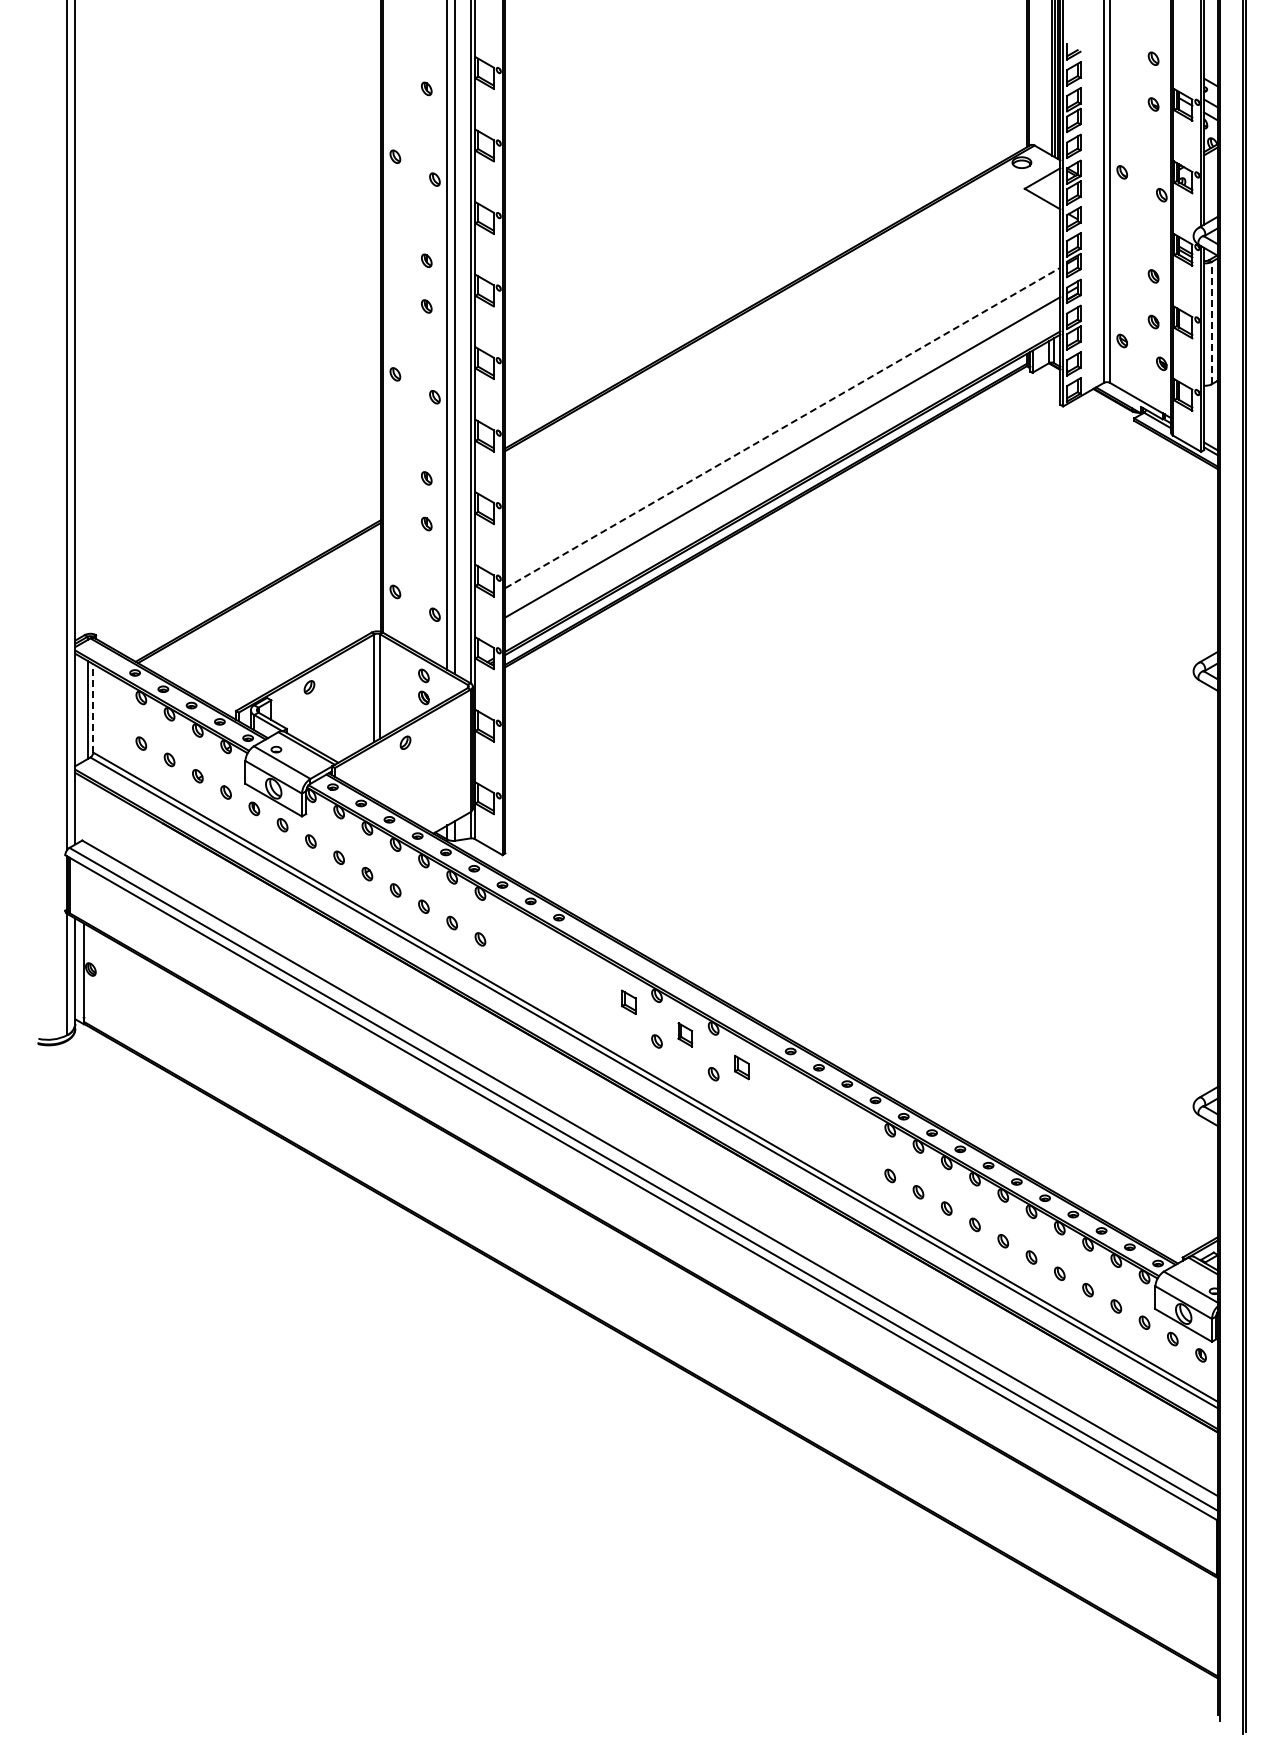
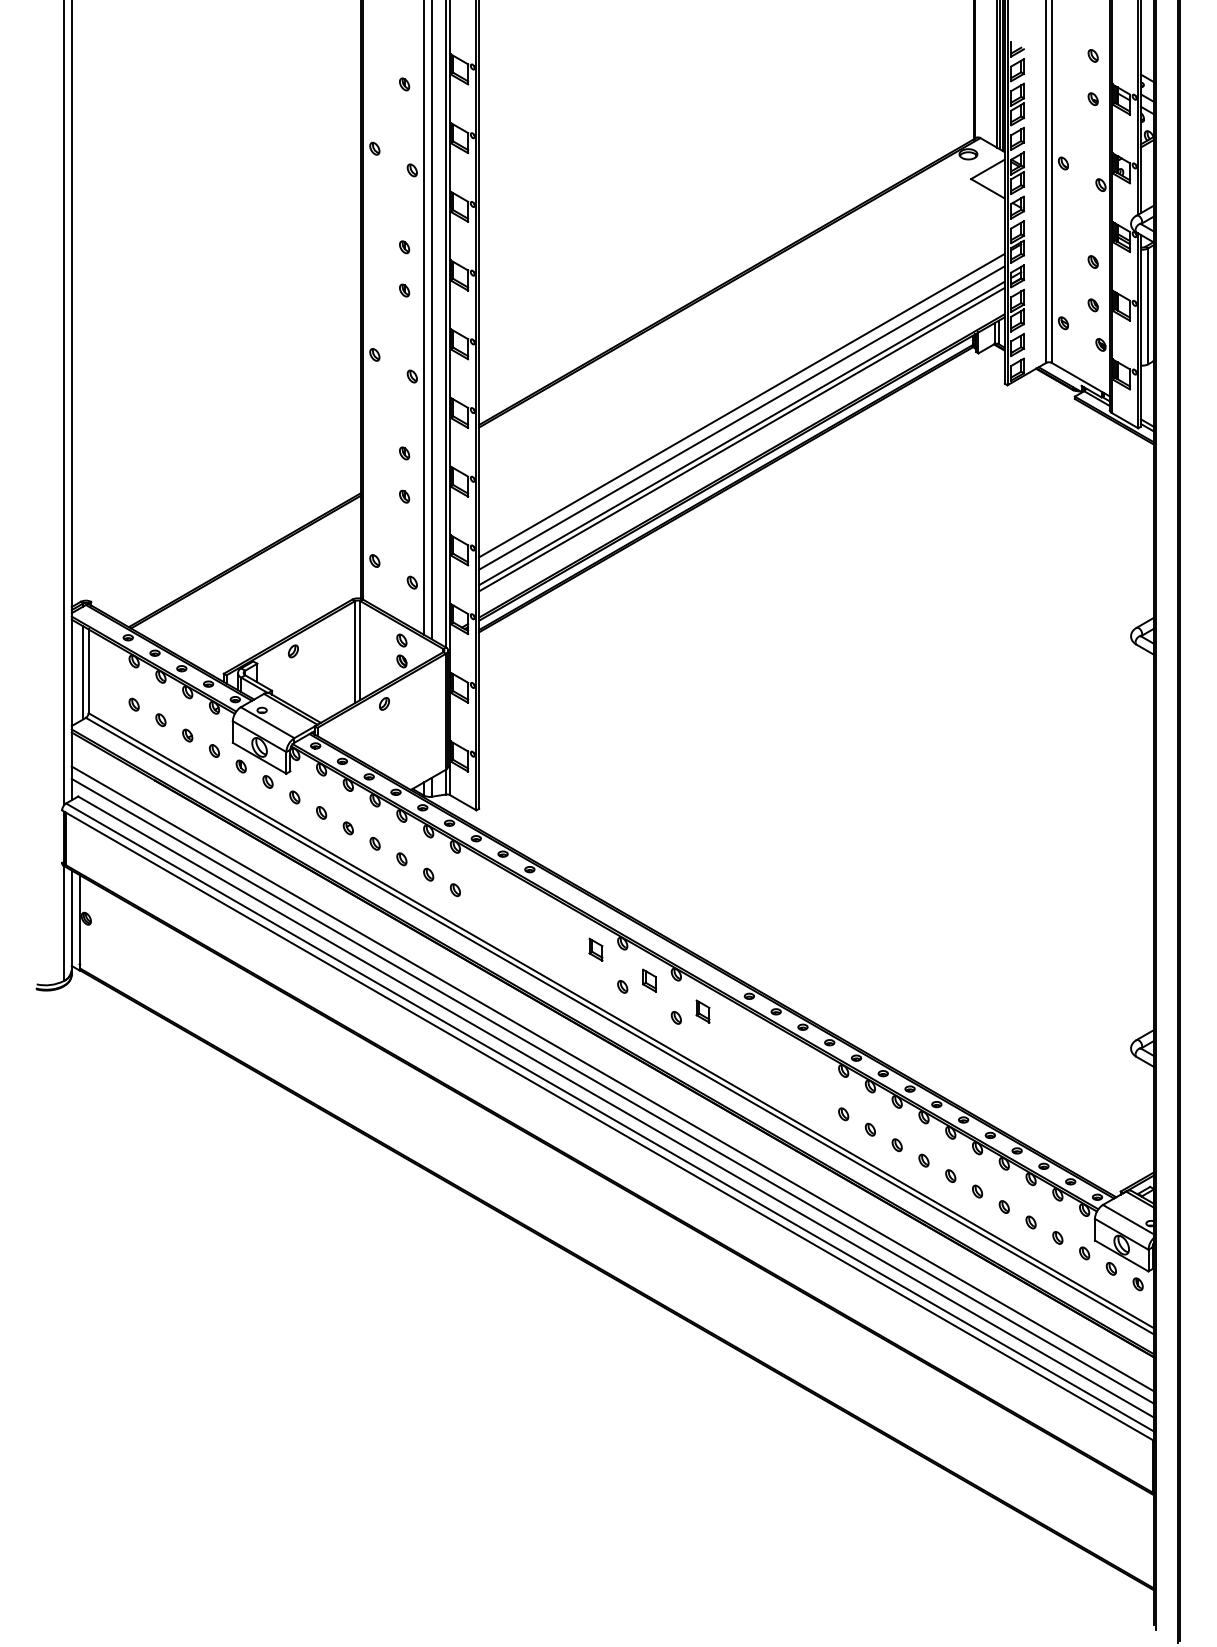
line: (1211, 322) -> (1148, 305), dashed -> solid
line: (783, 427) -> (742, 405), dashed -> solid
line: (782, 440) -> (741, 417), added
line: (782, 463) -> (741, 439), added
line: (93, 707) -> (88, 670), dashed -> solid
line: (646, 1138) -> (612, 1078), added
line: (646, 1151) -> (612, 1091), added

